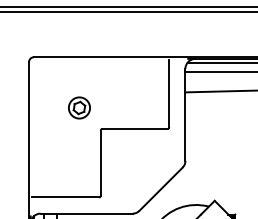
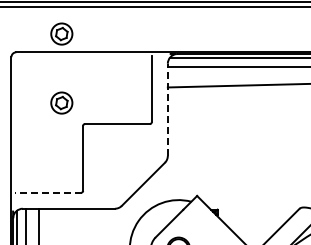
part: (79, 38) -> (61, 33), added
line: (185, 114) -> (167, 109), solid -> dashed
line: (65, 197) -> (47, 192), solid -> dashed

